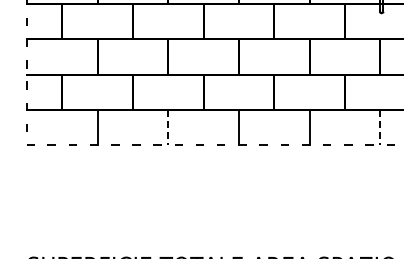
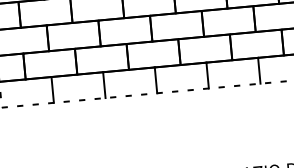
line: (168, 127) -> (104, 85), dashed -> solid
line: (380, 127) -> (259, 70), dashed -> solid

